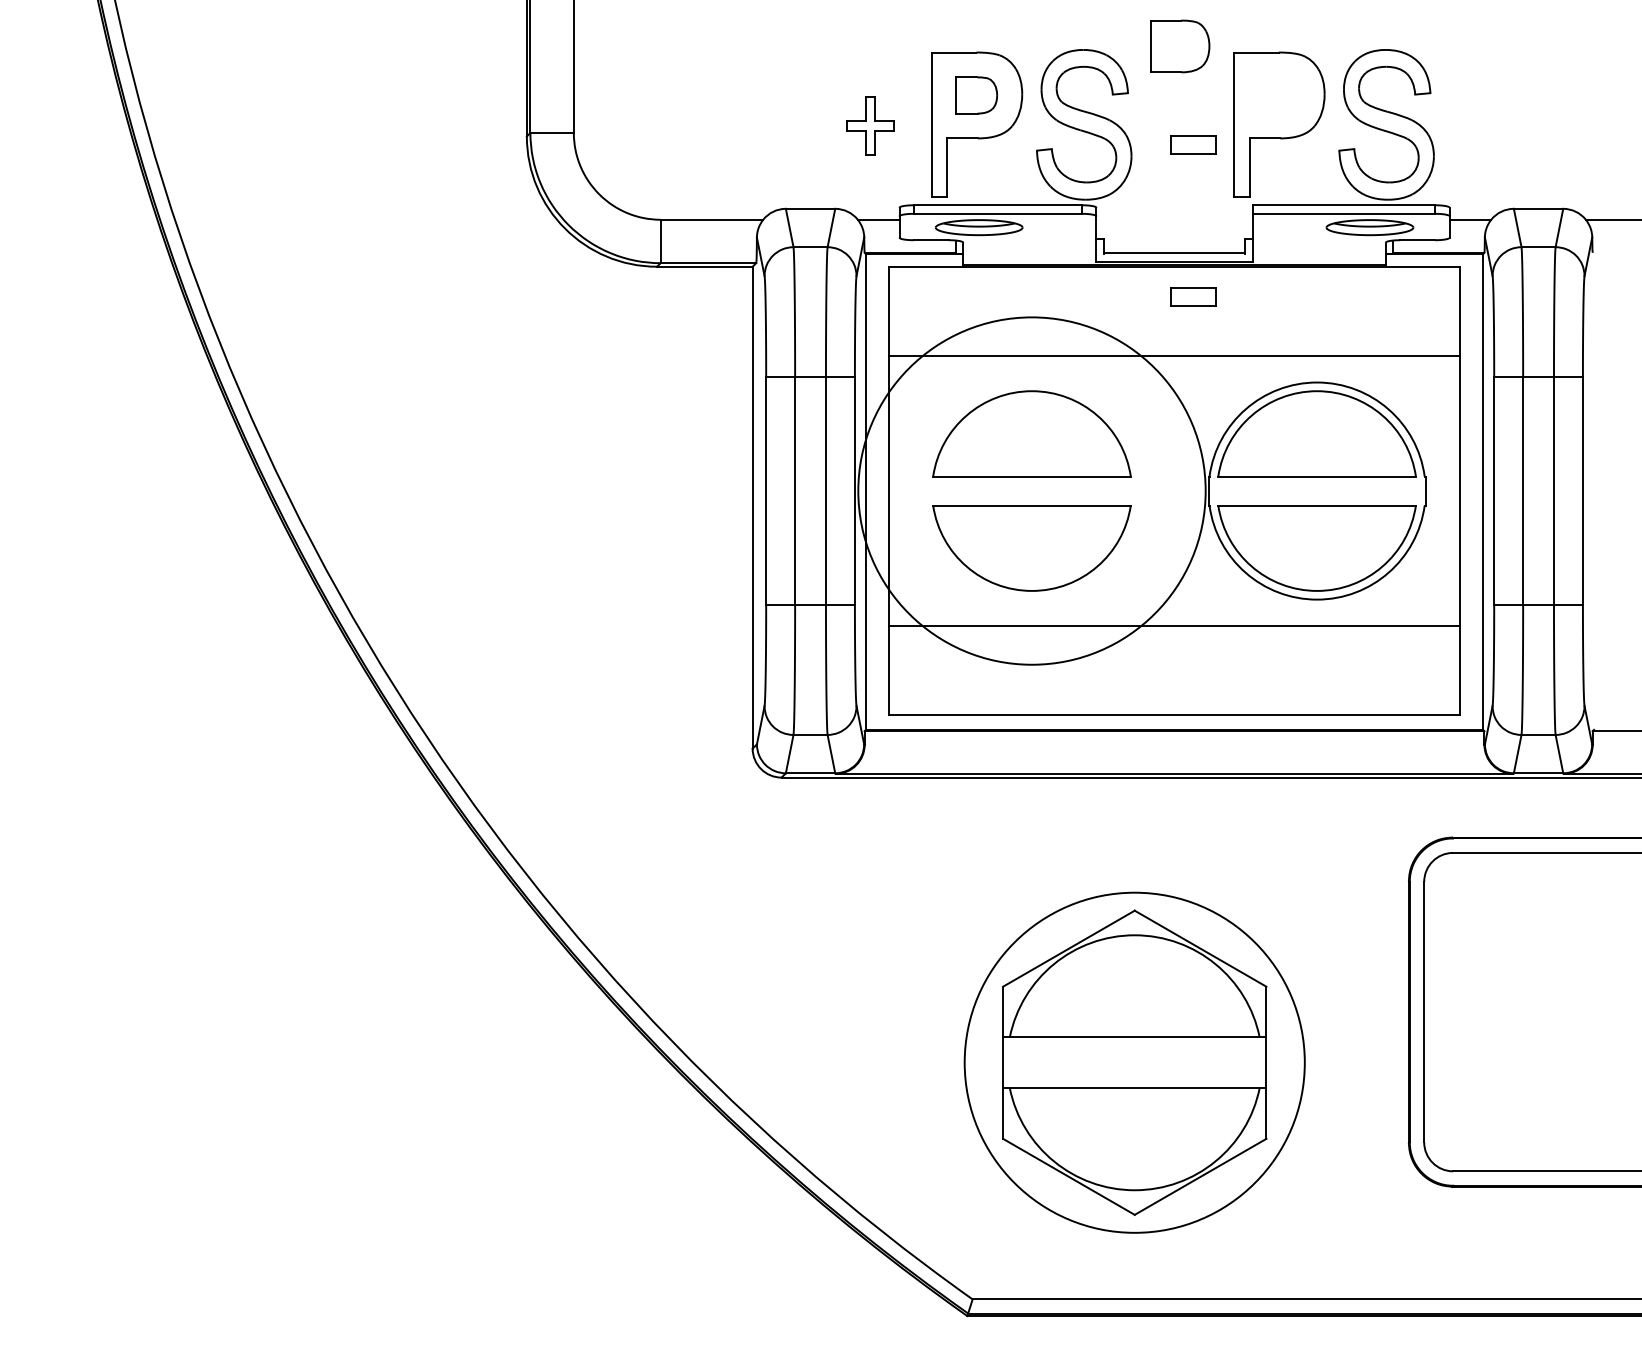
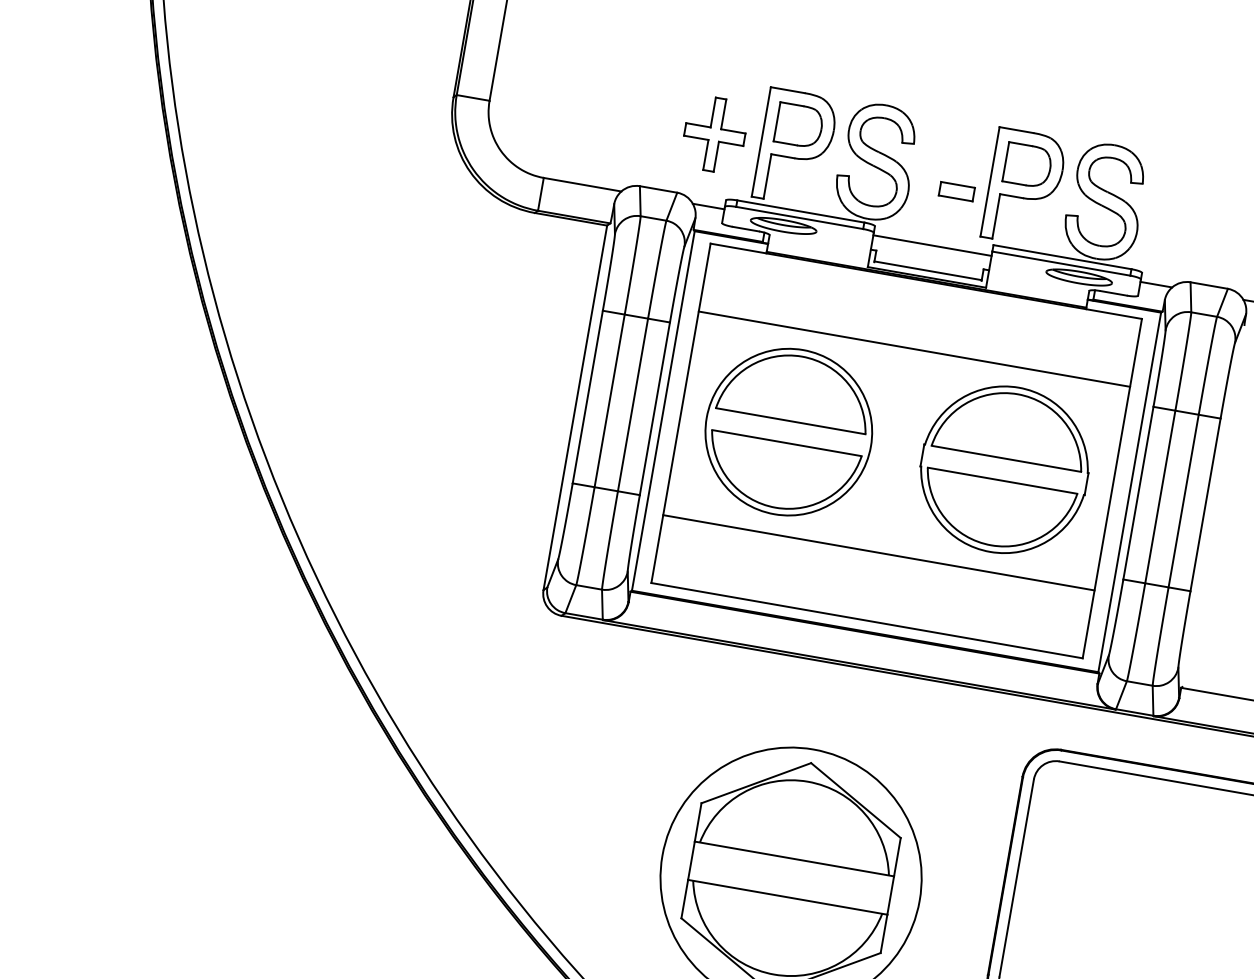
part: (1180, 46) -> (1028, 165), moved
part: (976, 95) -> (799, 125), size x1.43
part: (870, 125) -> (714, 134), size x1.67
line: (1174, 219) -> (932, 245), added
part: (1193, 296) -> (936, 306), removed
circle: (1031, 490) -> (788, 431), size x0.62

